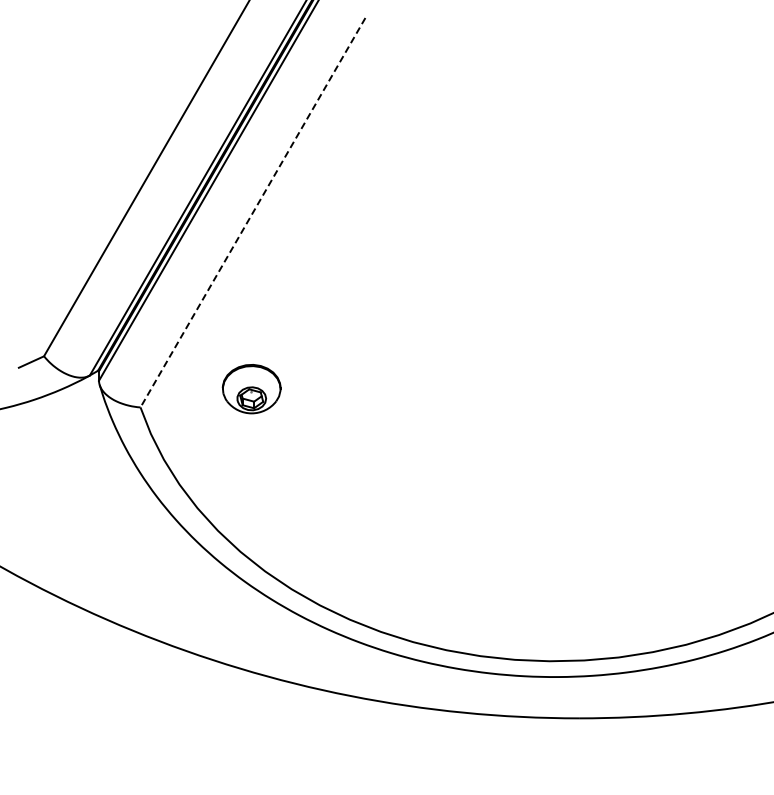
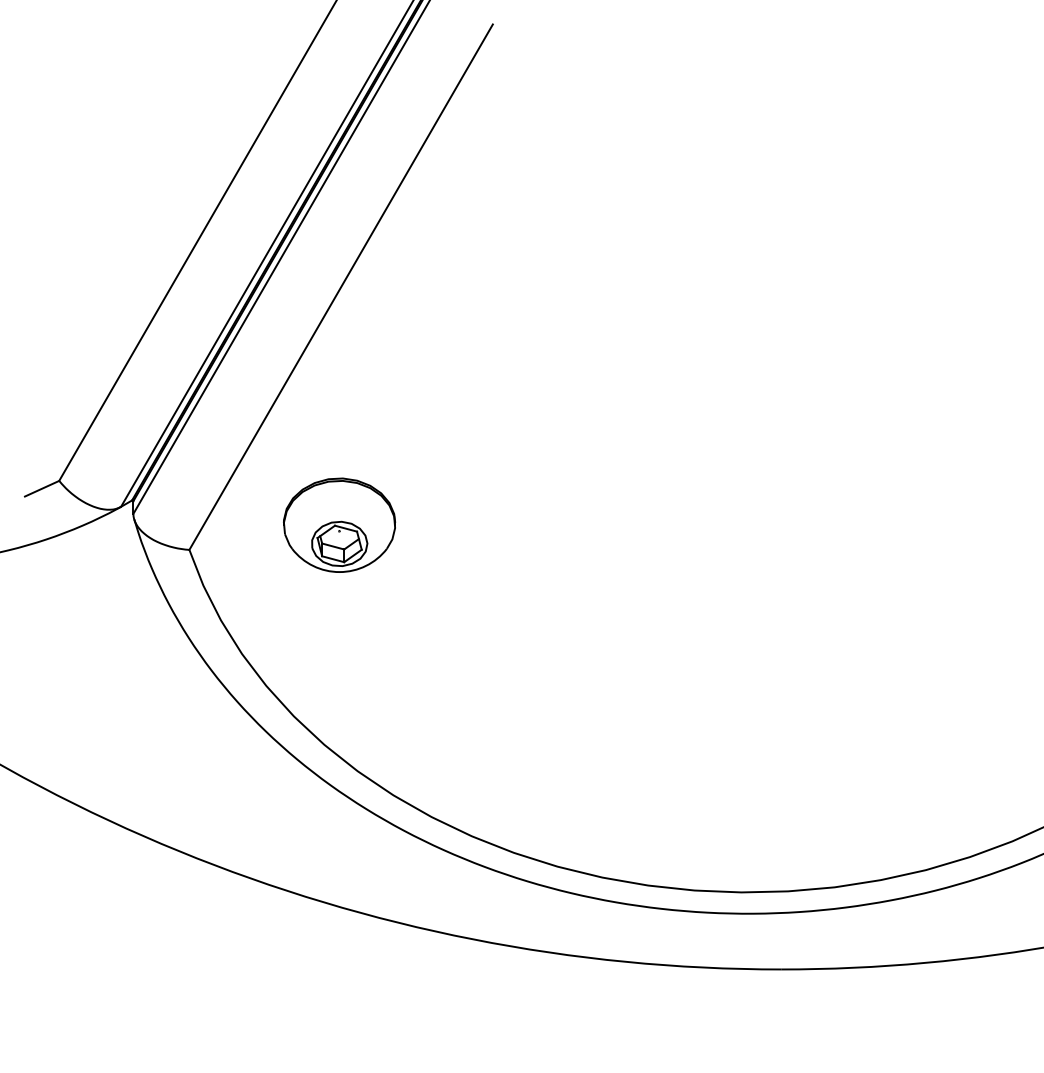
line: (252, 212) -> (340, 286), dashed -> solid
part: (251, 388) -> (339, 524), size x1.43

